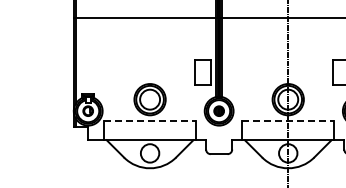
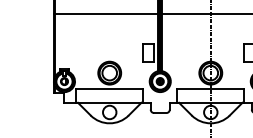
line: (150, 120) -> (110, 88), dashed -> solid
line: (288, 120) -> (210, 88), dashed -> solid

